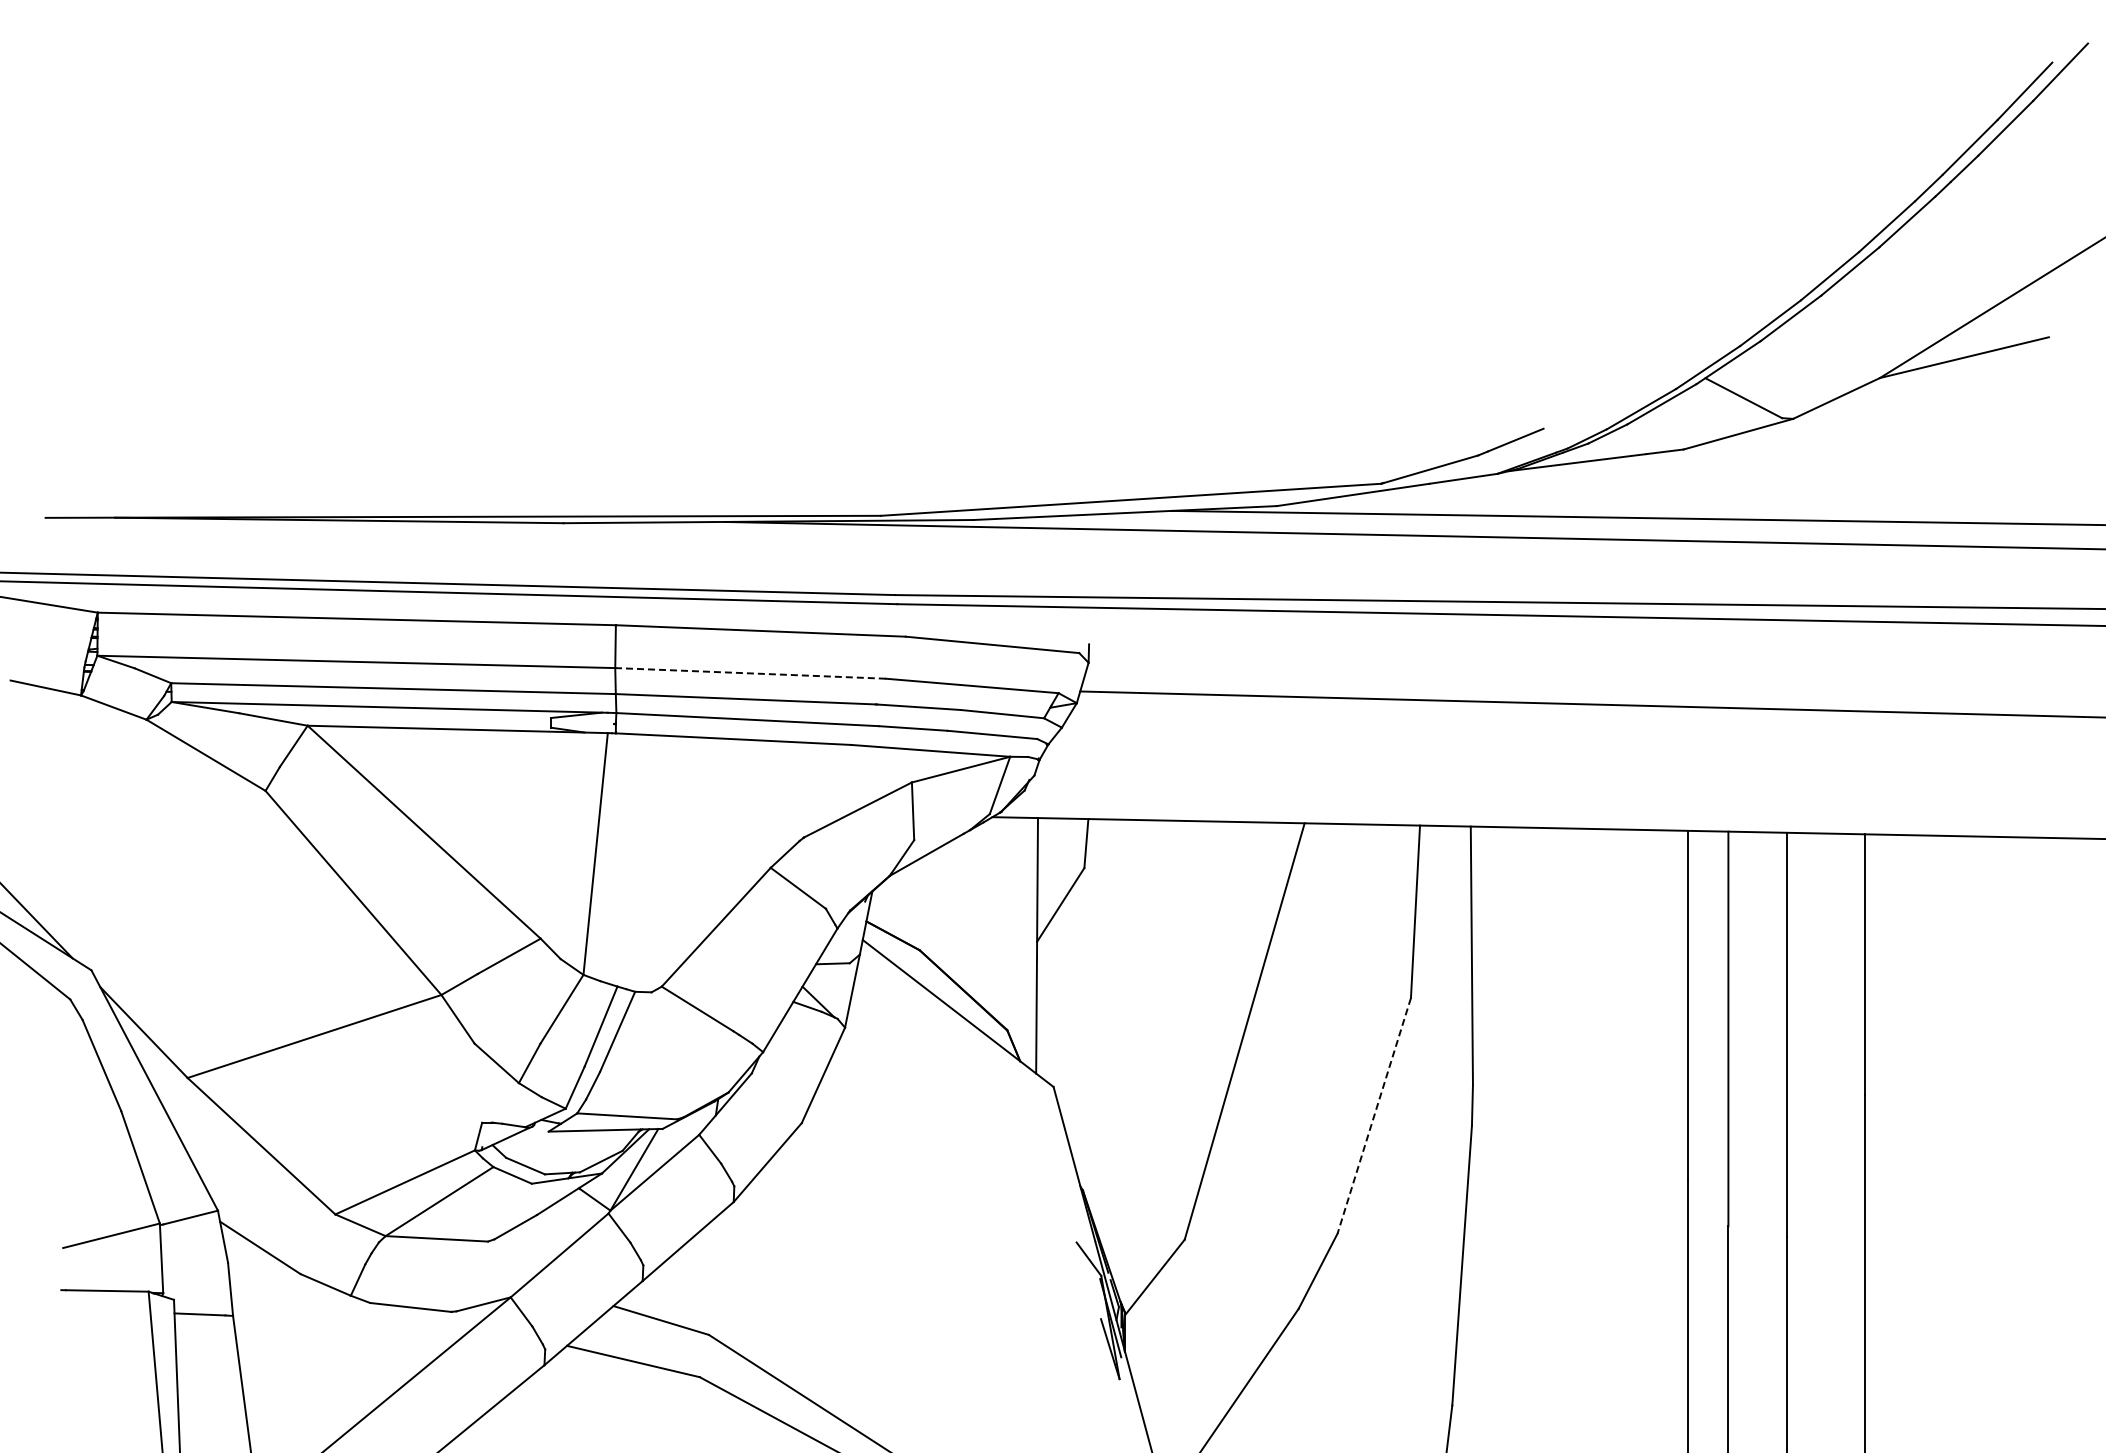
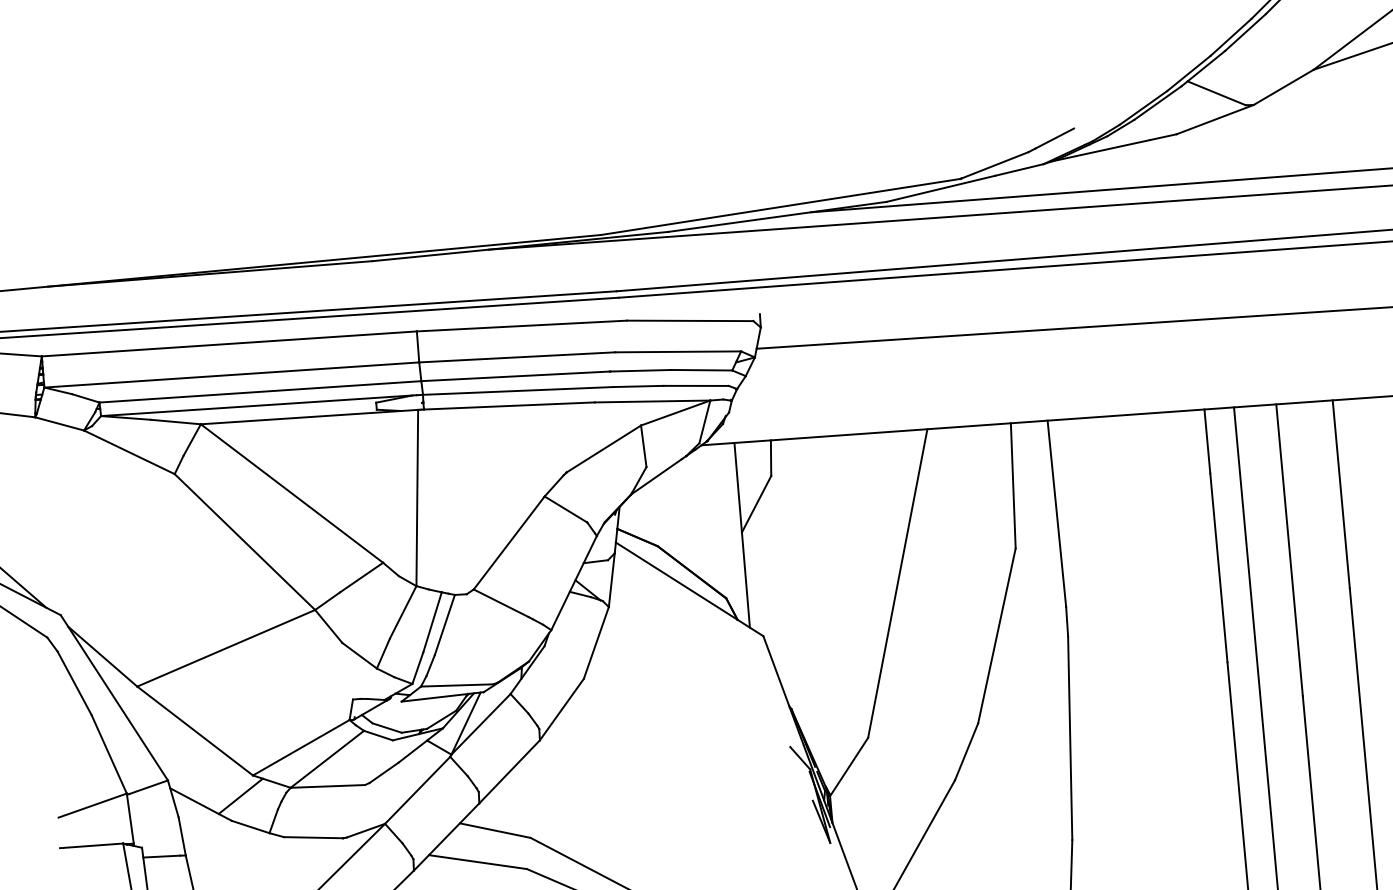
line: (750, 673) -> (517, 357), dashed -> solid
line: (1374, 1116) -> (997, 636), dashed -> solid
line: (315, 1241) -> (240, 796), added

